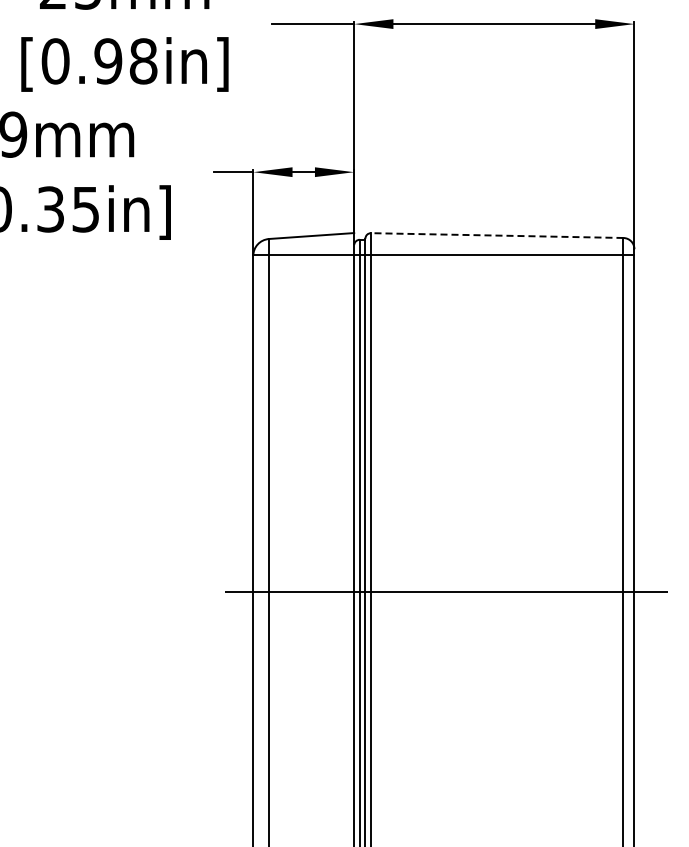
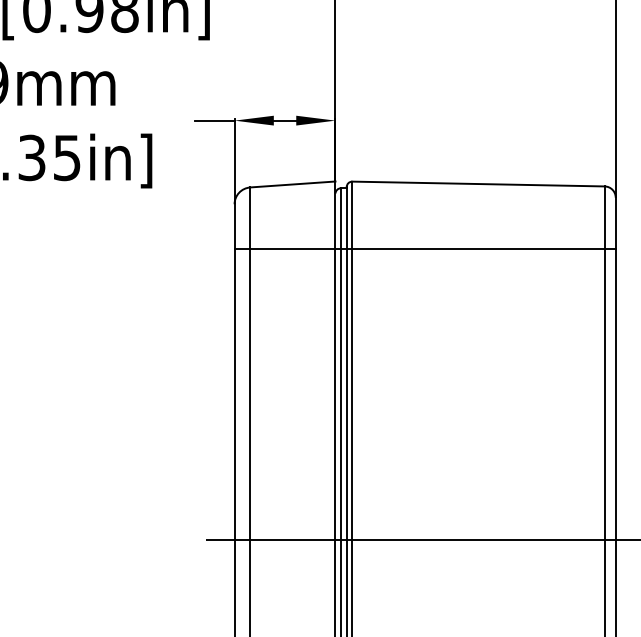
line: (496, 235) -> (477, 183), dashed -> solid
line: (443, 255) -> (424, 248), moved

